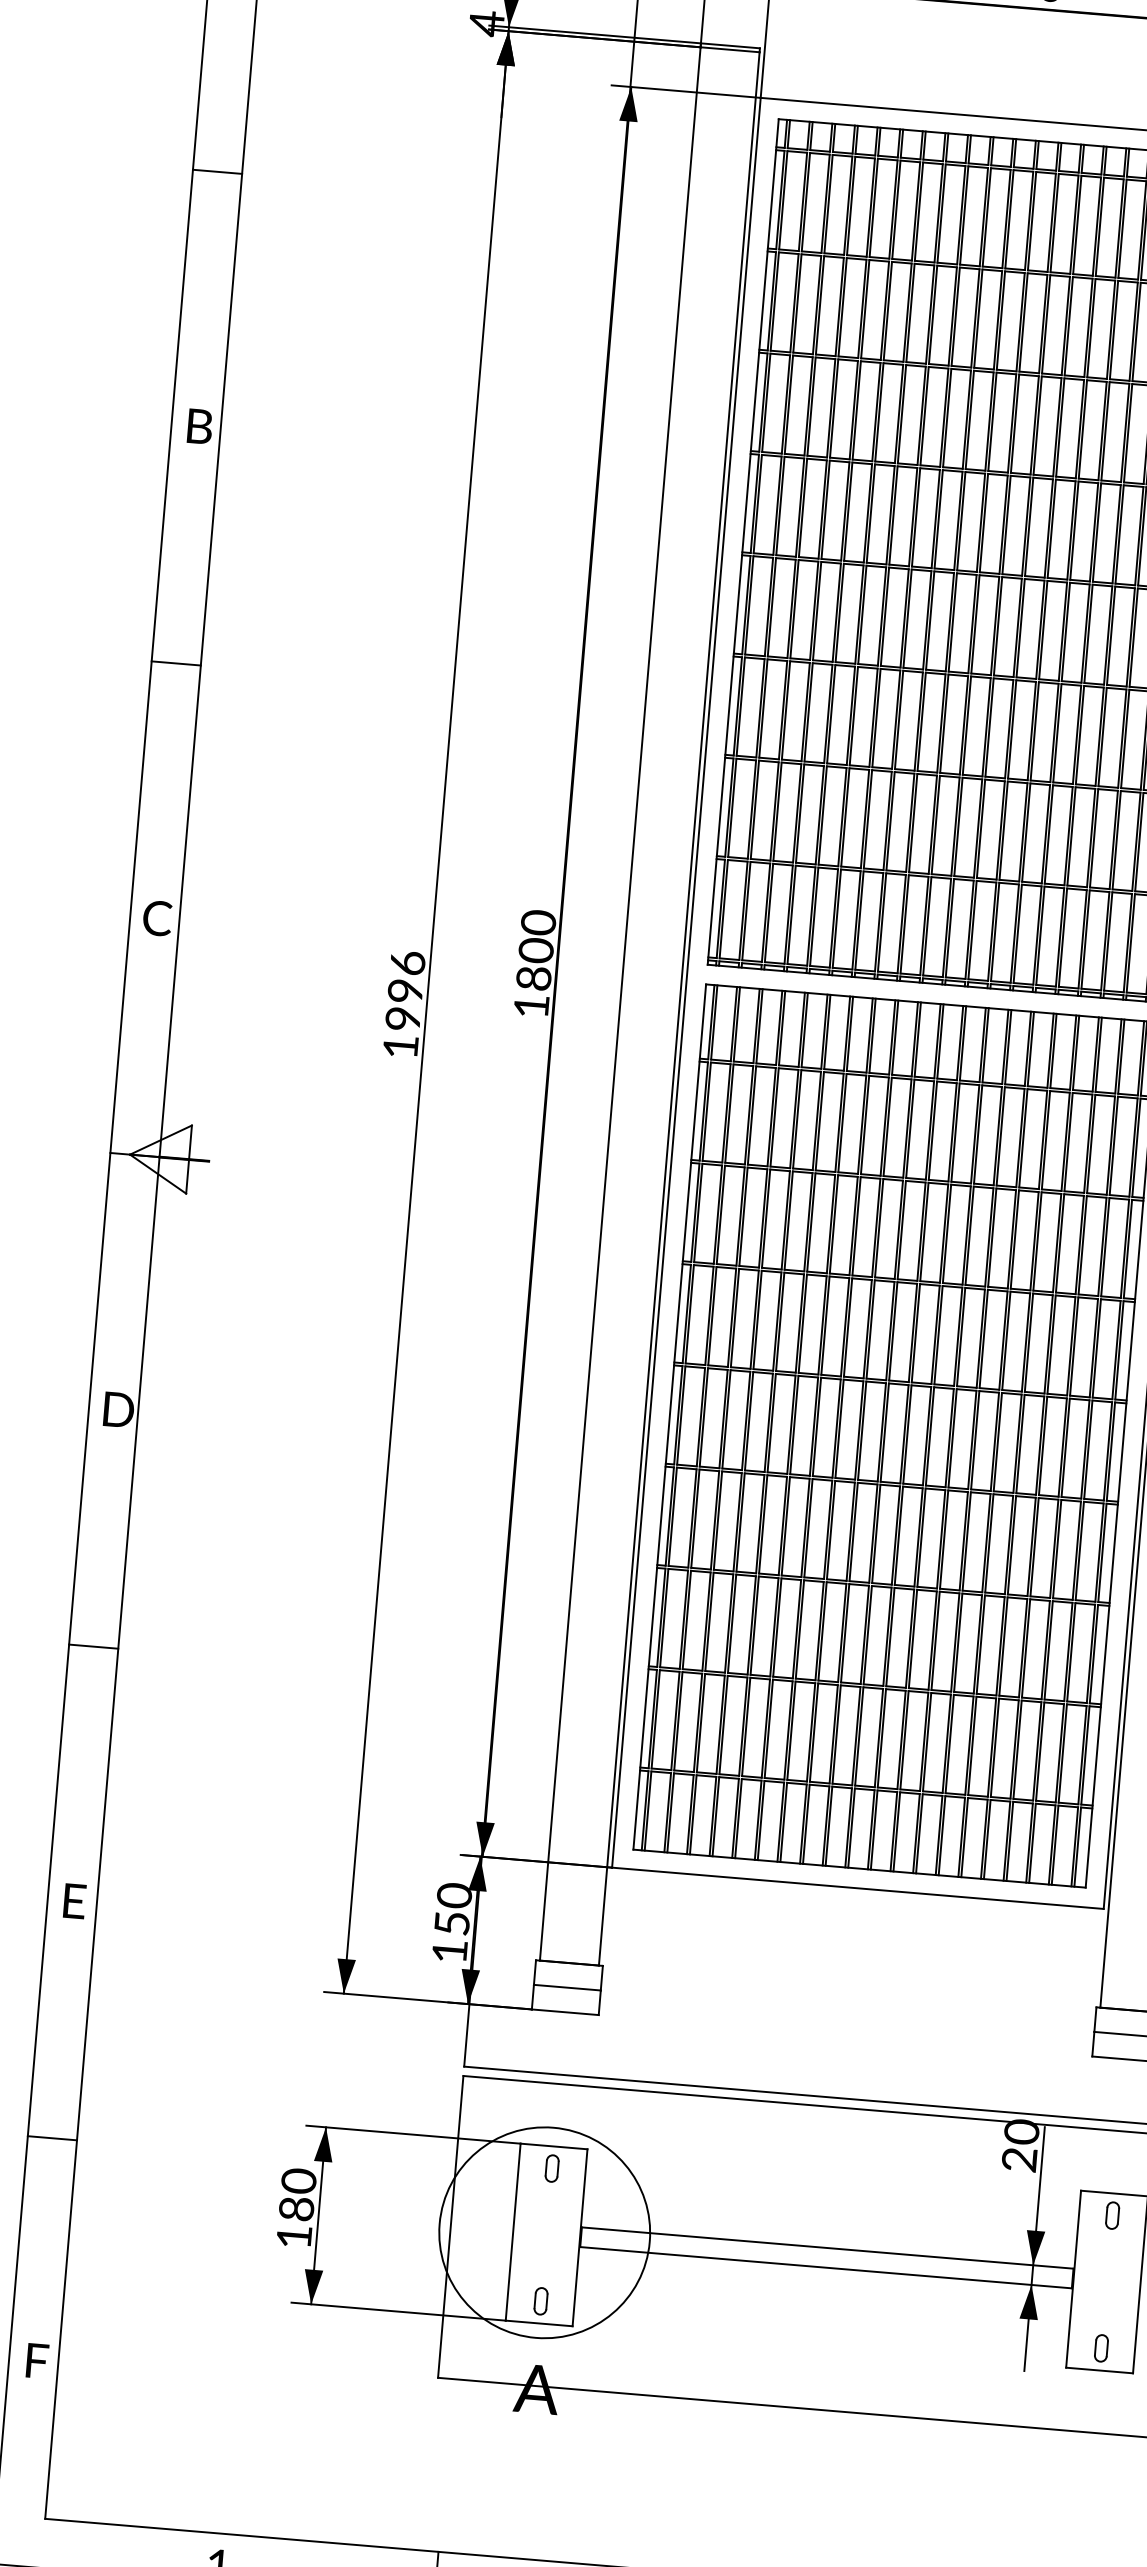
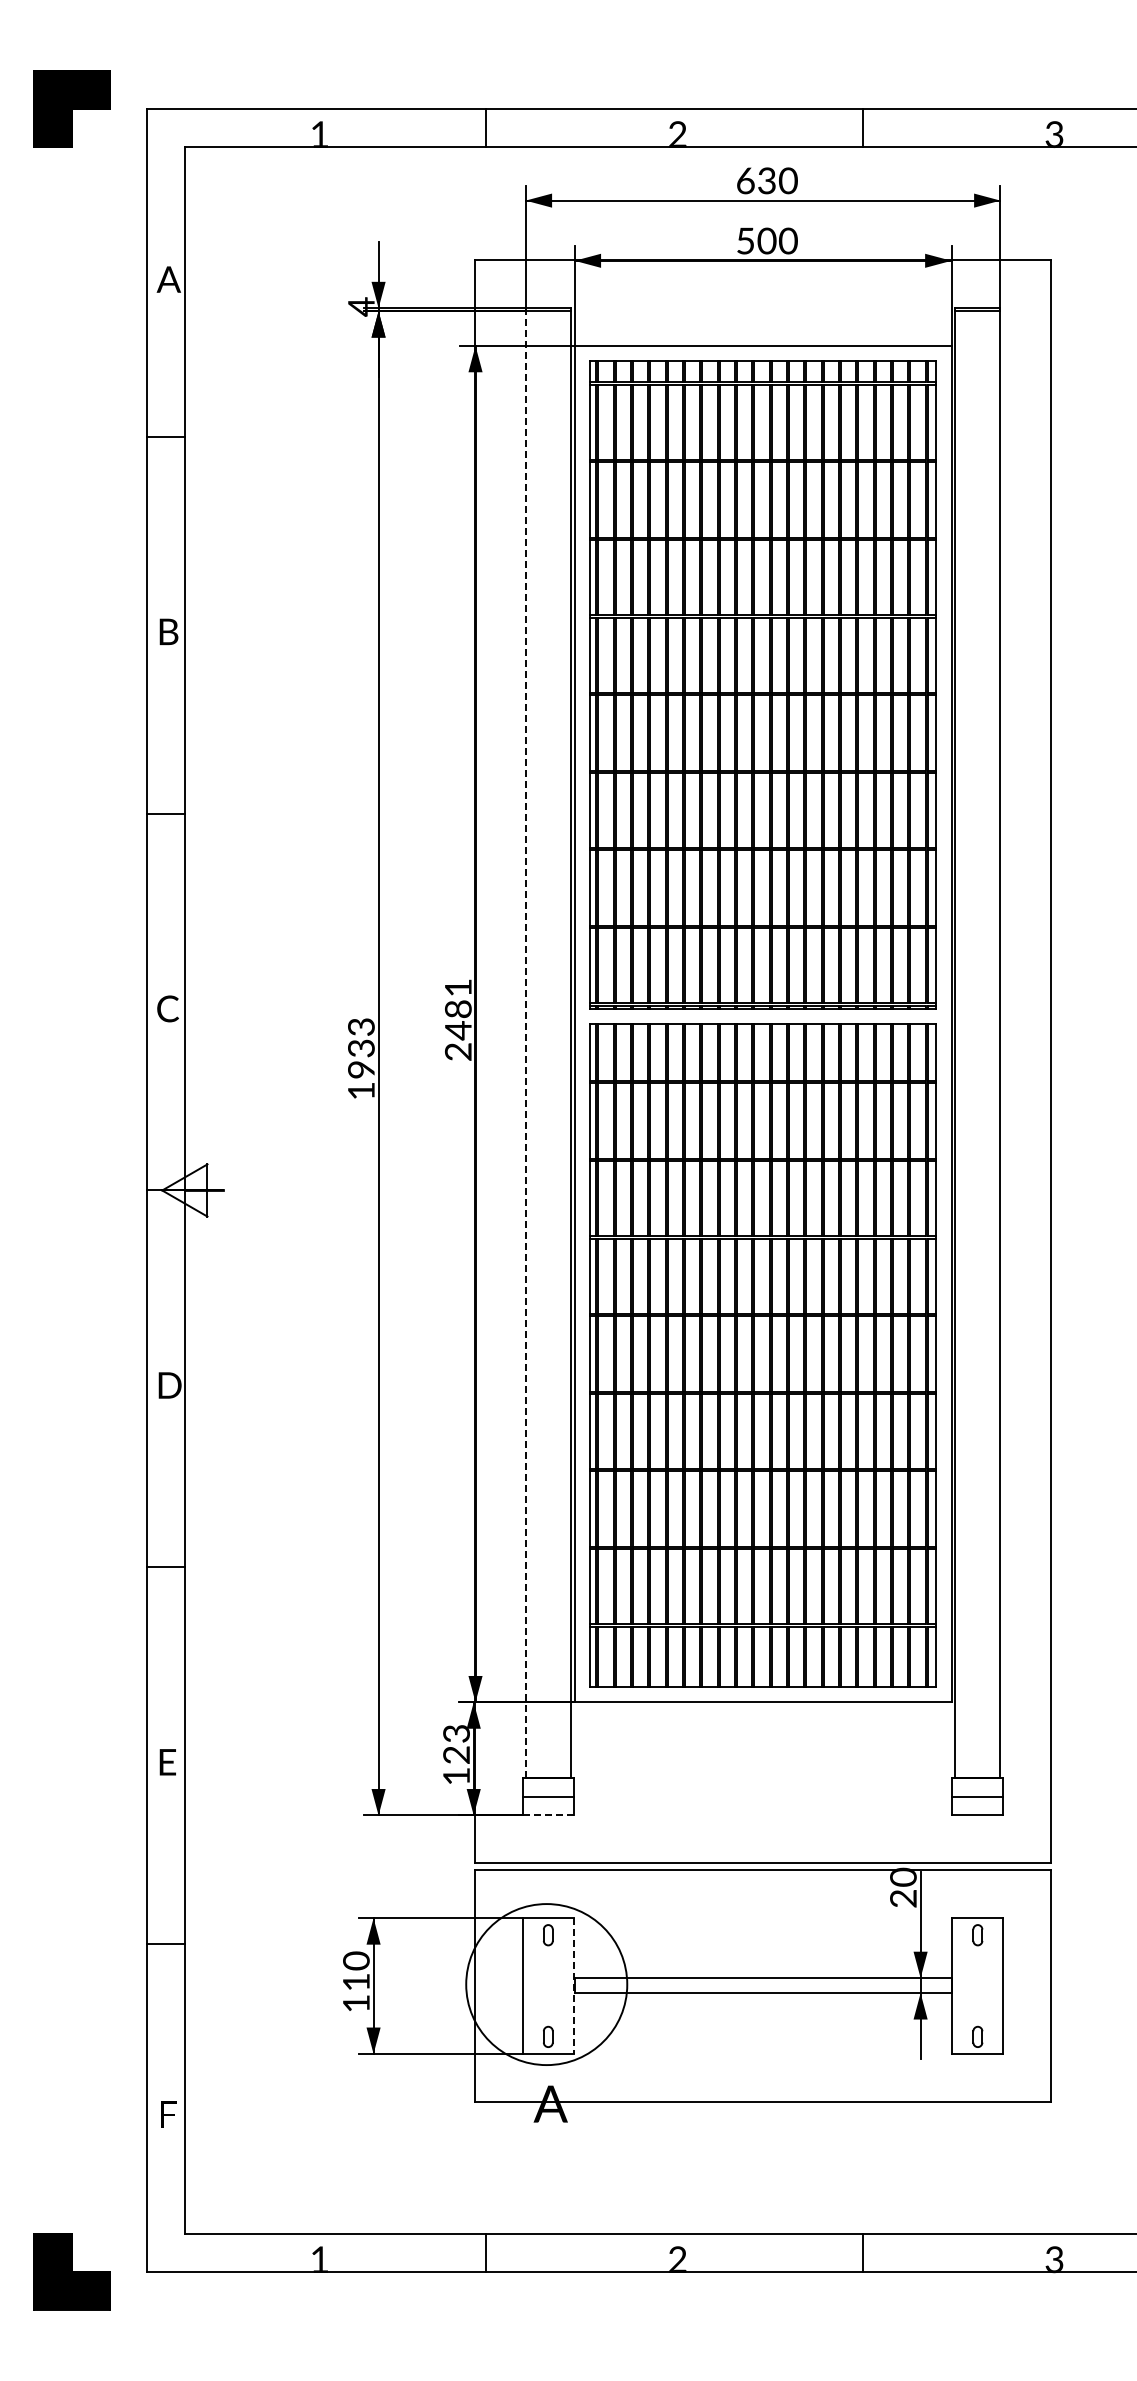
text: (534, 963) -> (457, 1019), 1800 -> 2481
text: (406, 976) -> (361, 1037), 1996 -> 1933
line: (620, 1002) -> (525, 1043), solid -> dashed
text: (453, 1908) -> (456, 1743), 150 -> 123
line: (565, 2012) -> (548, 1815), solid -> dashed
text: (296, 2209) -> (356, 1982), 180 -> 110
line: (579, 2238) -> (573, 1986), solid -> dashed

